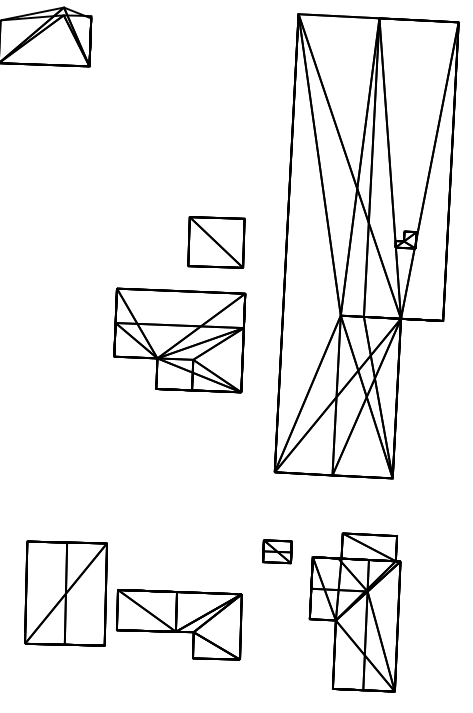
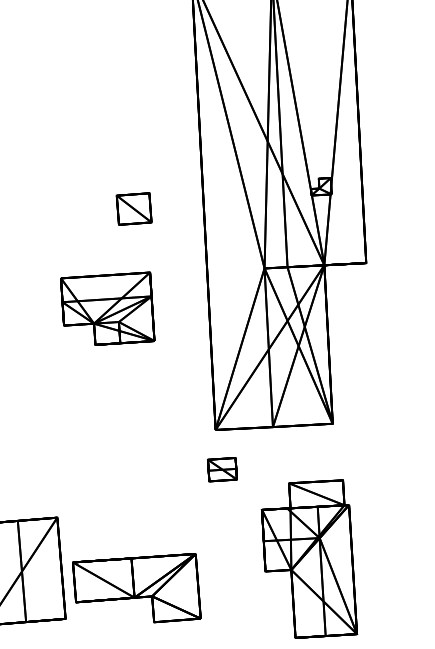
part: (216, 242) -> (134, 209), size x0.6
part: (179, 340) -> (107, 309), size x0.7
part: (277, 551) -> (222, 469), moved

